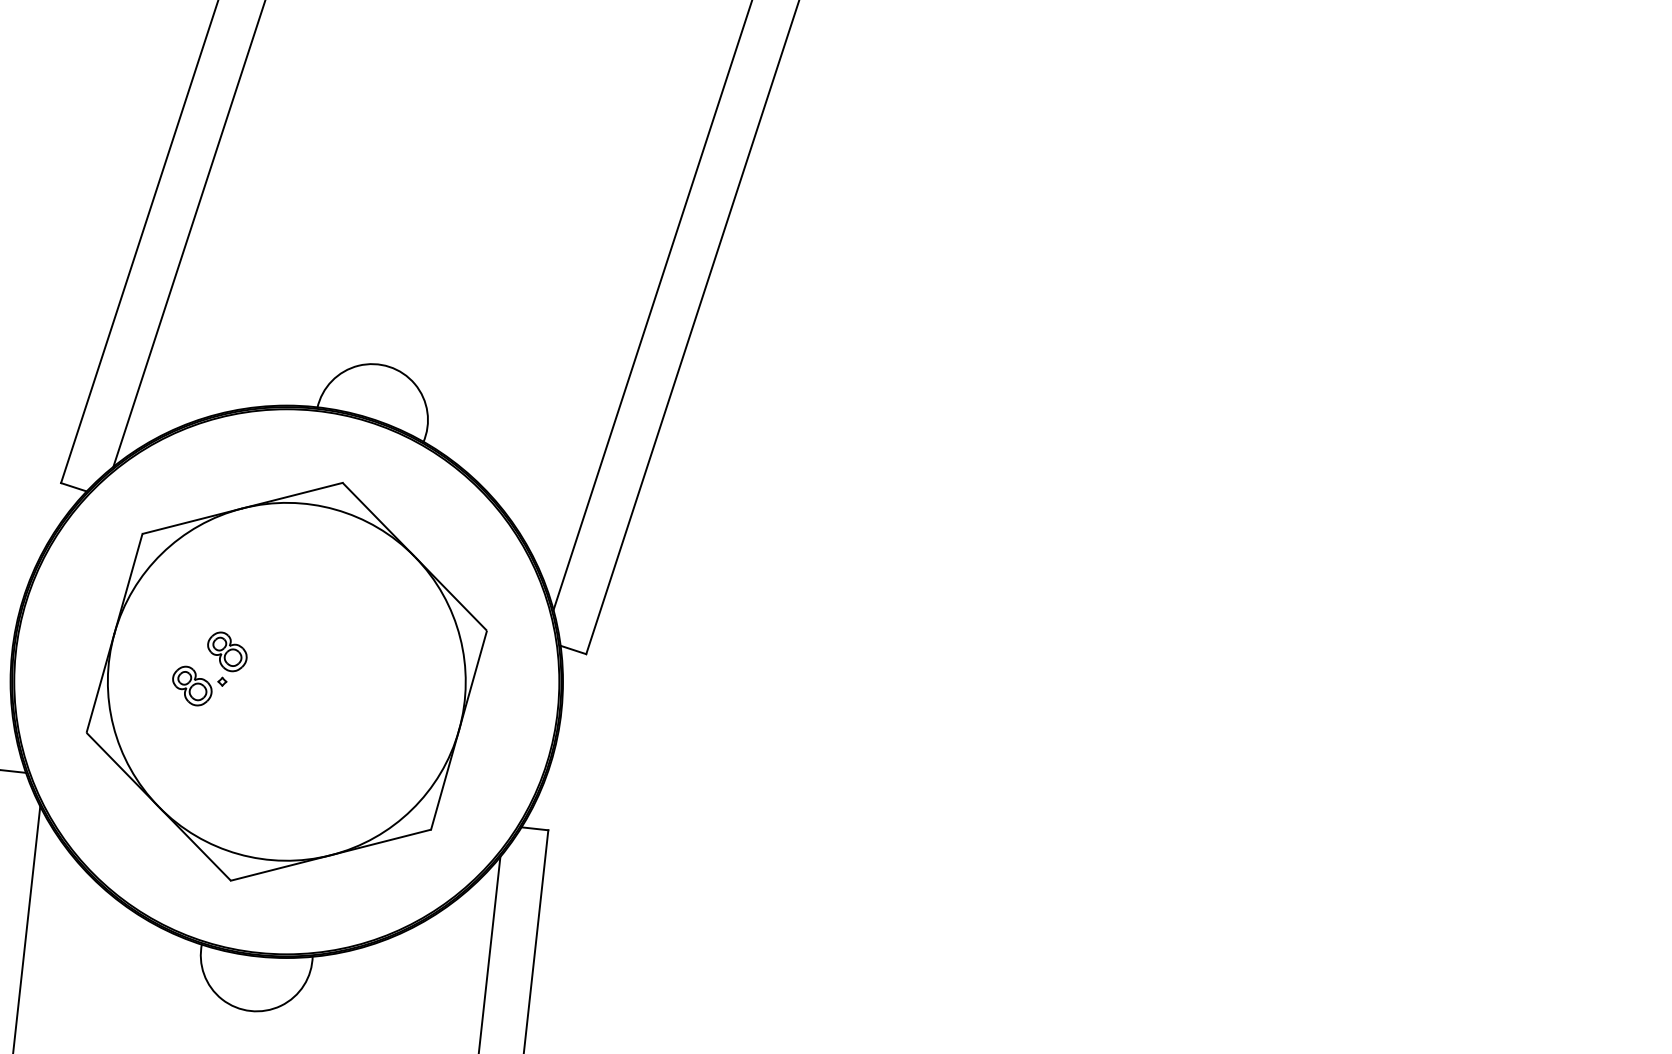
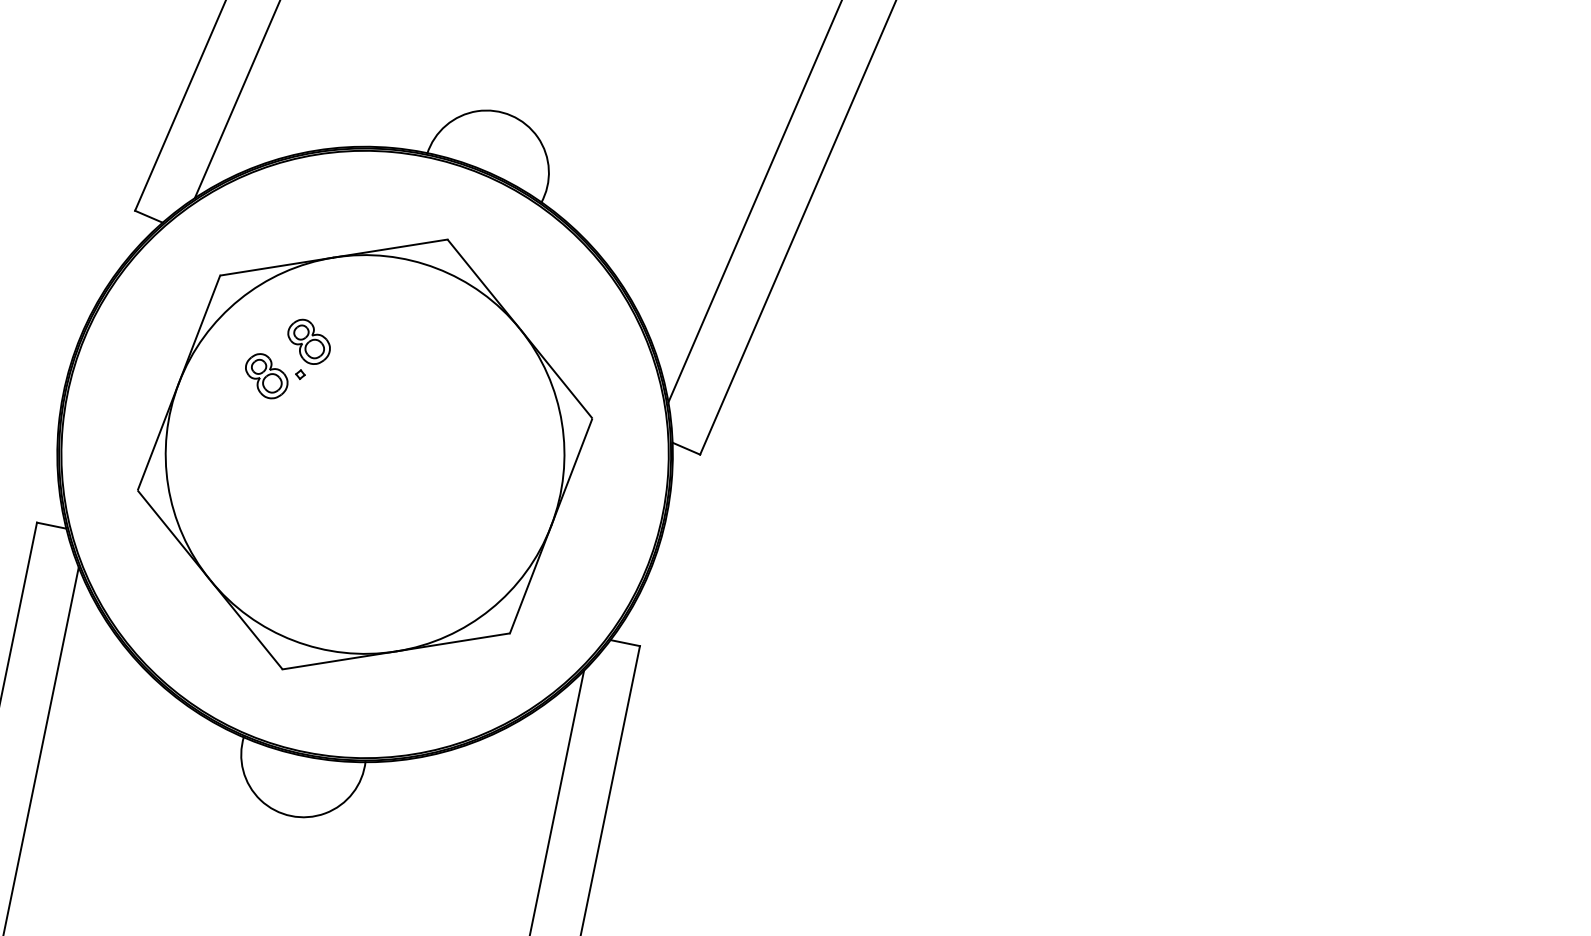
part: (219, 663) -> (299, 354), moved

